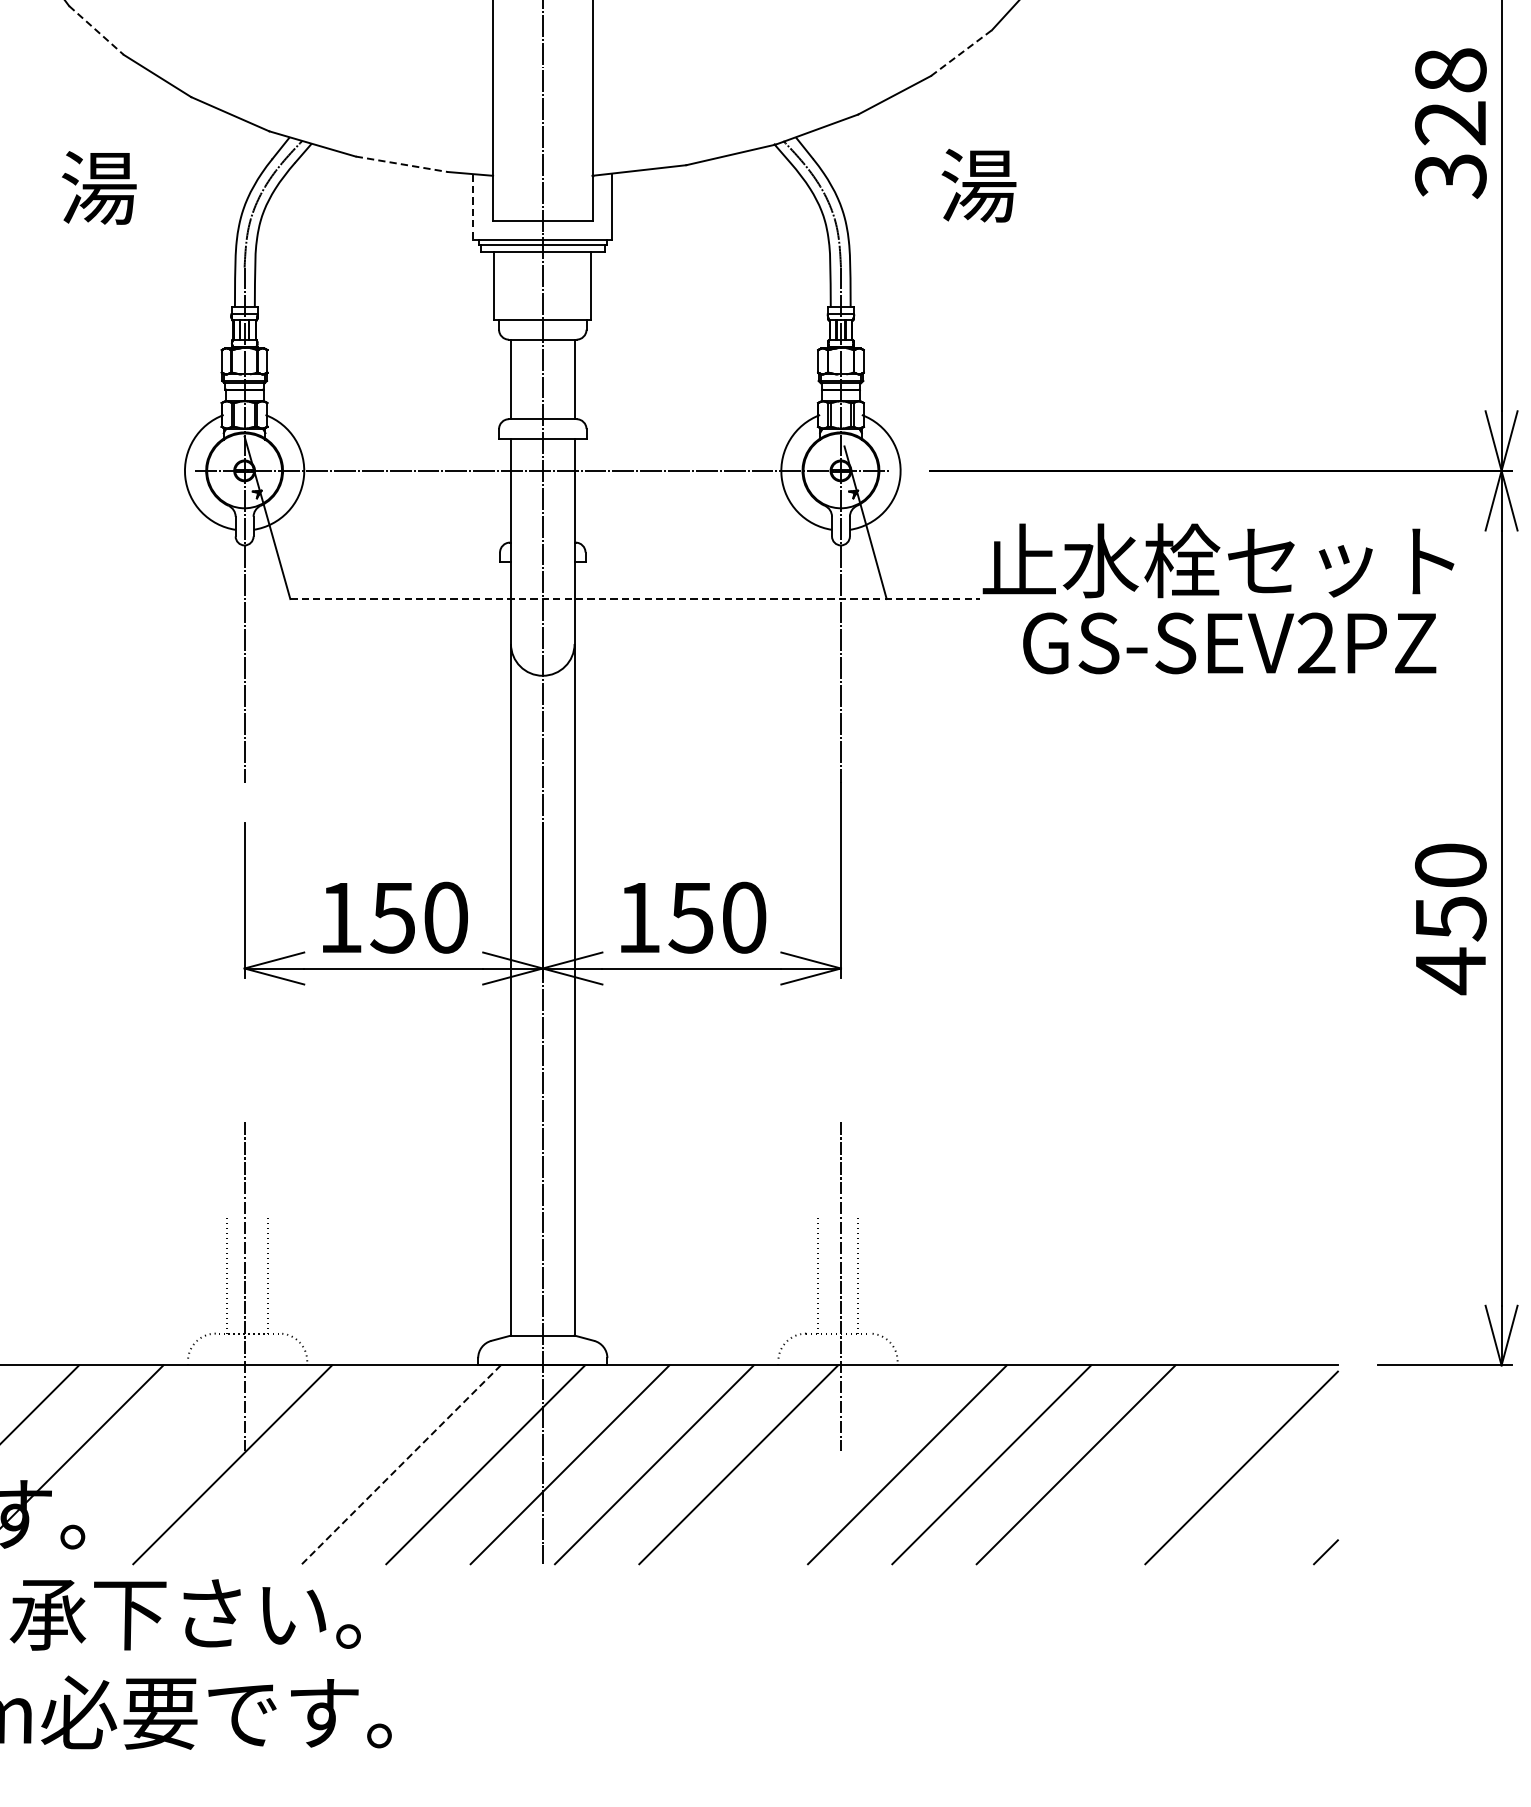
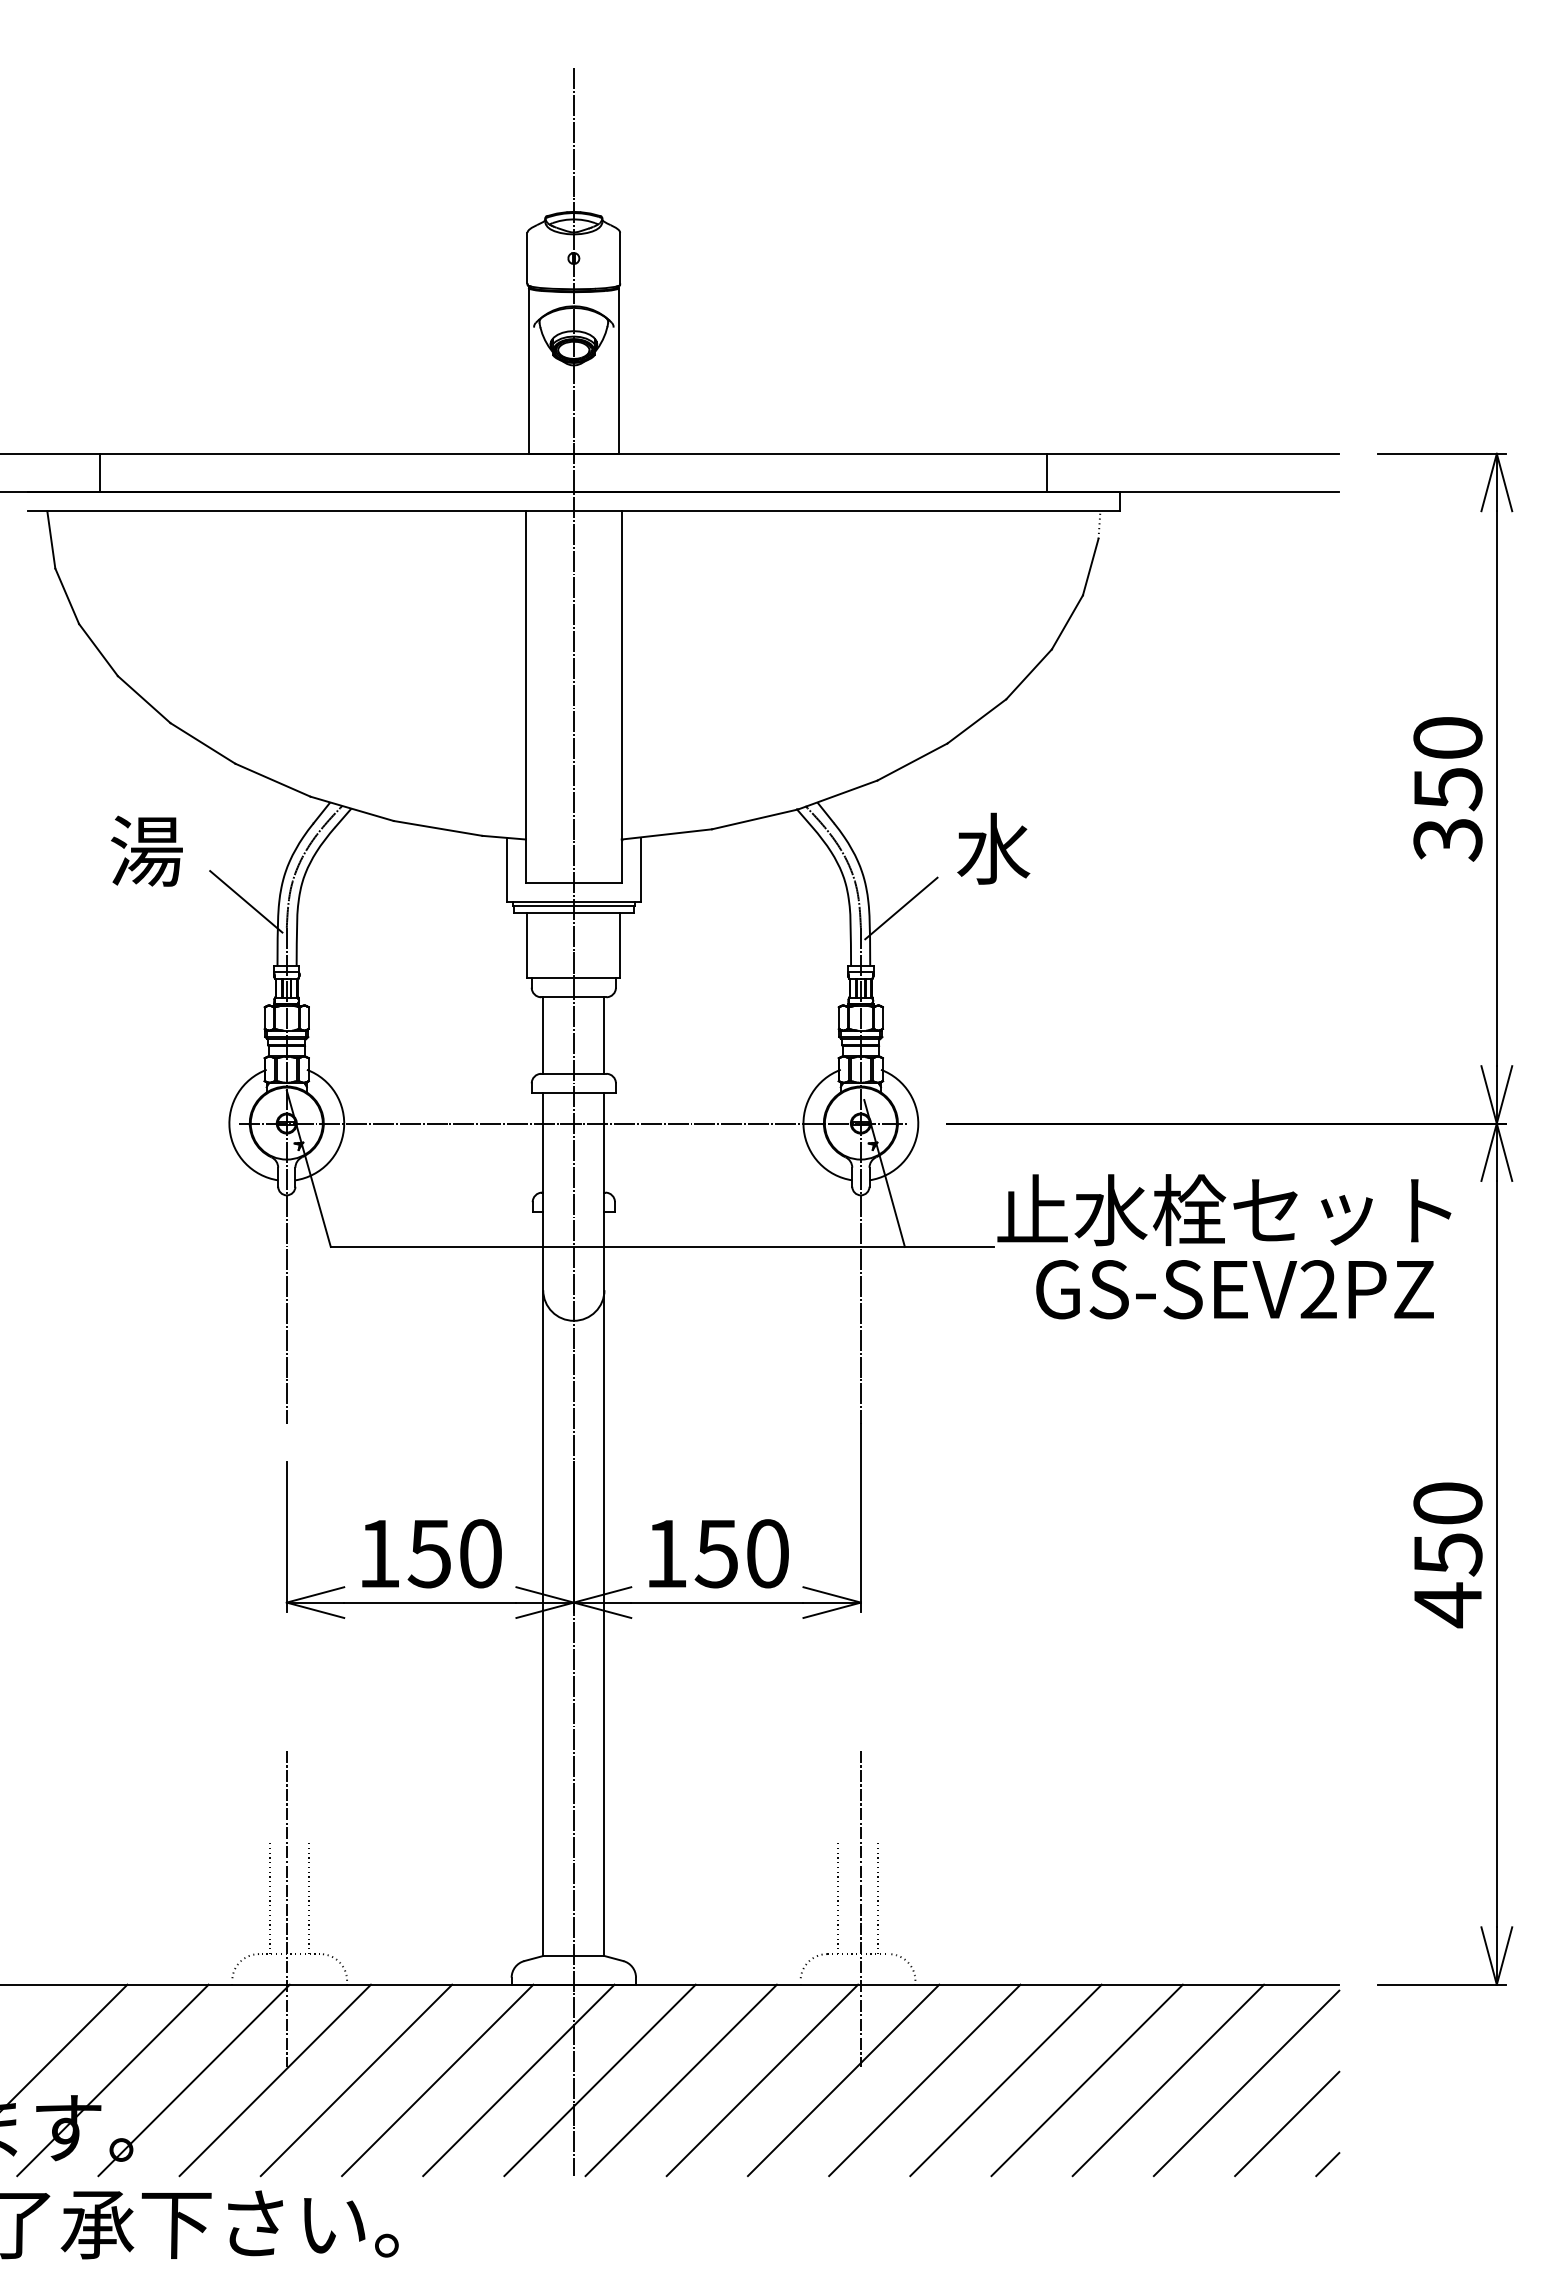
line: (96, 30) -> (144, 699), dashed -> solid
line: (961, 53) -> (976, 721), dashed -> solid
text: (1450, 96) -> (1447, 763), 328 -> 350
line: (402, 164) -> (438, 828), dashed -> solid
text: (978, 185) -> (993, 848), 湯 -> 水
line: (472, 206) -> (506, 869), dashed -> solid
line: (202, 240) -> (246, 901), added
line: (883, 247) -> (901, 908), added
line: (634, 598) -> (662, 1246), dashed -> solid
line: (147, 1464) -> (193, 2080), added
line: (317, 1464) -> (356, 2080), added
line: (402, 1464) -> (438, 2080), dashed -> solid
line: (822, 1464) -> (843, 2080), added
line: (1160, 1464) -> (1168, 2080), added
line: (1284, 1509) -> (1287, 2123), added

